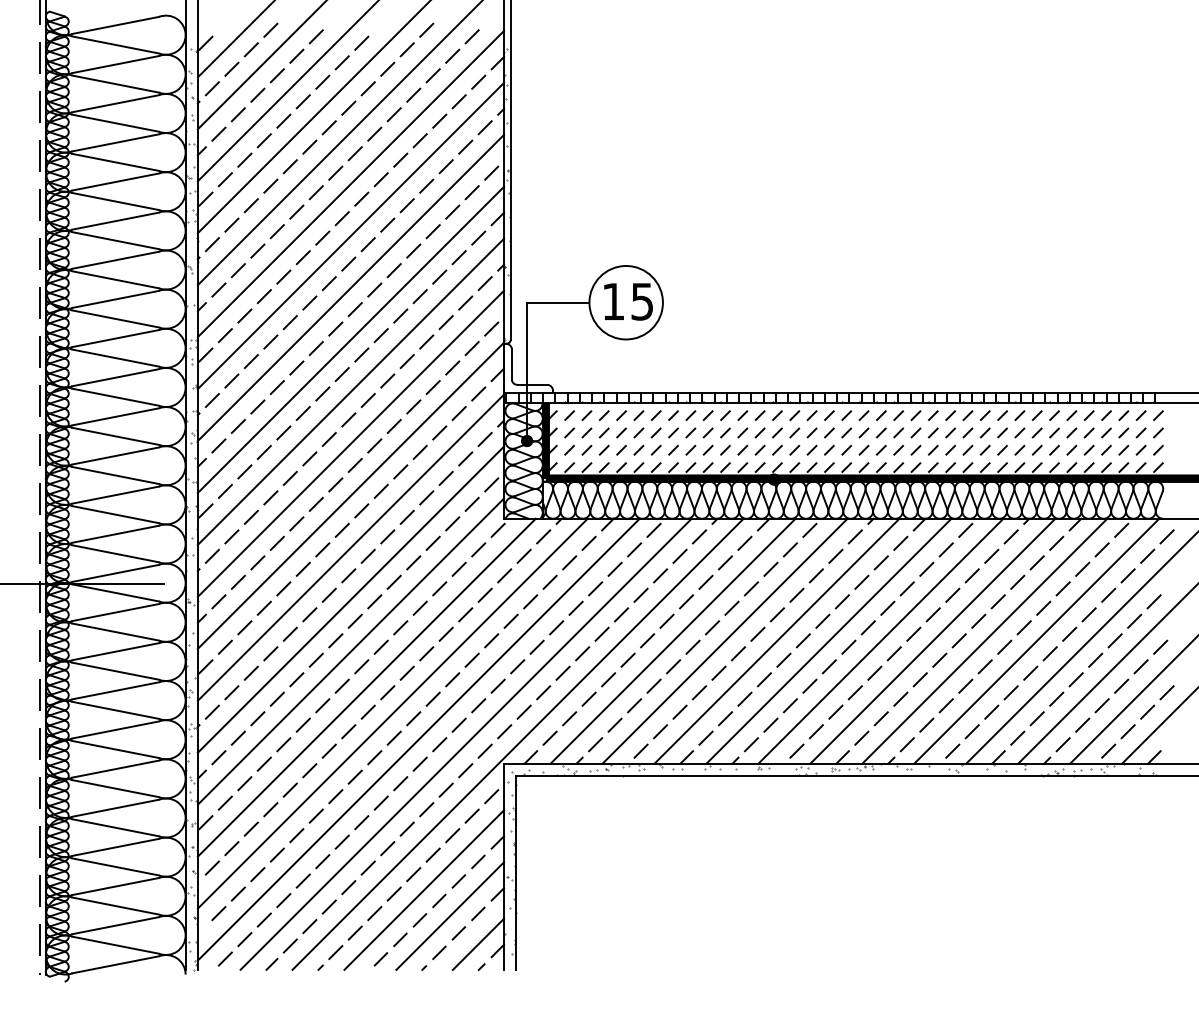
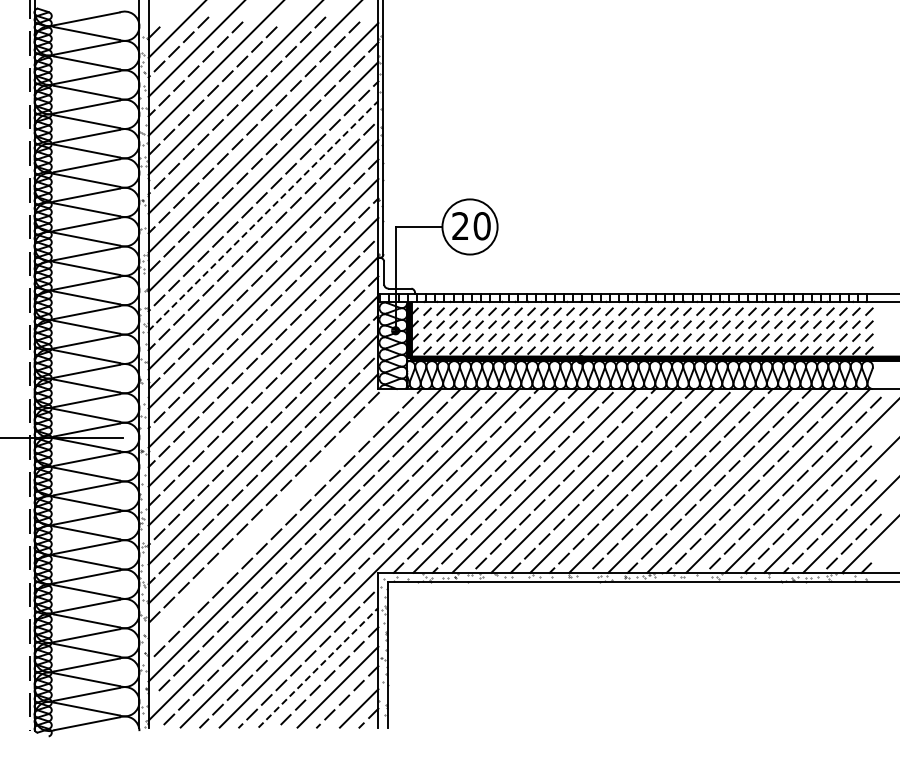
line: (350, 287) -> (263, 215), solid -> dashed
text: (628, 302) -> (471, 226), 15 -> 20
line: (366, 687) -> (275, 515), removed
line: (424, 889) -> (318, 667), solid -> dashed

